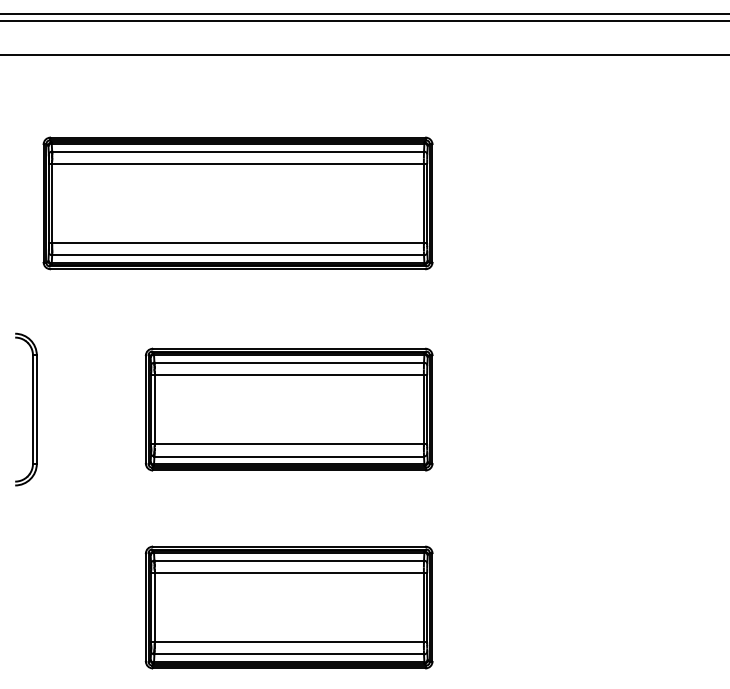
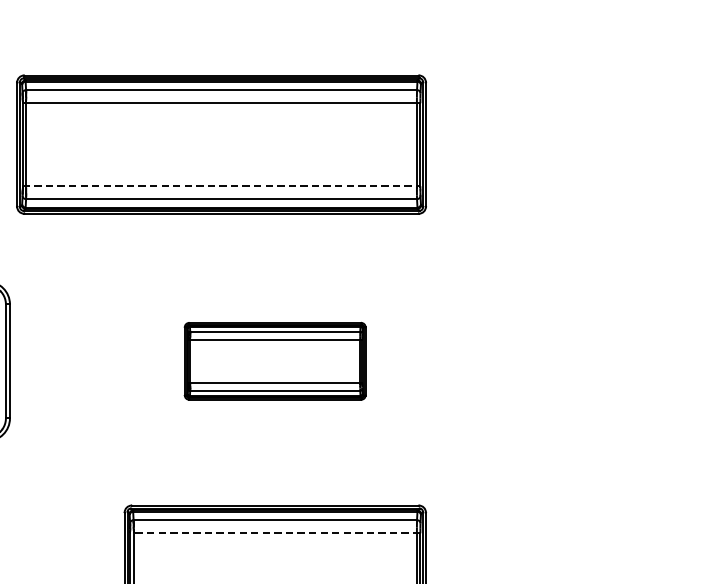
line: (238, 242) -> (221, 185), solid -> dashed
part: (288, 409) -> (274, 361), size x0.6
line: (289, 573) -> (275, 533), solid -> dashed

